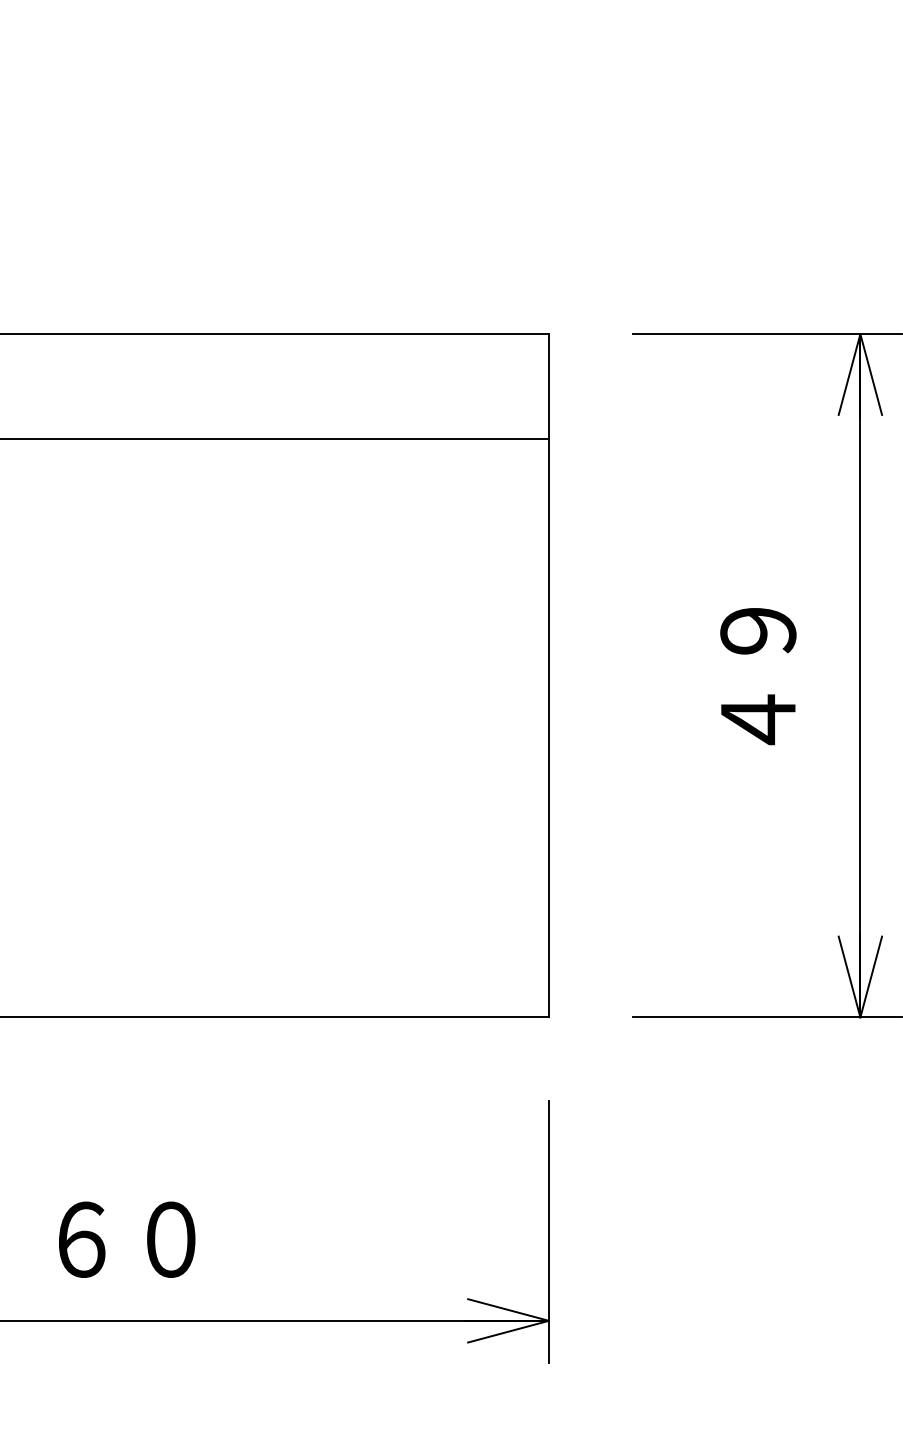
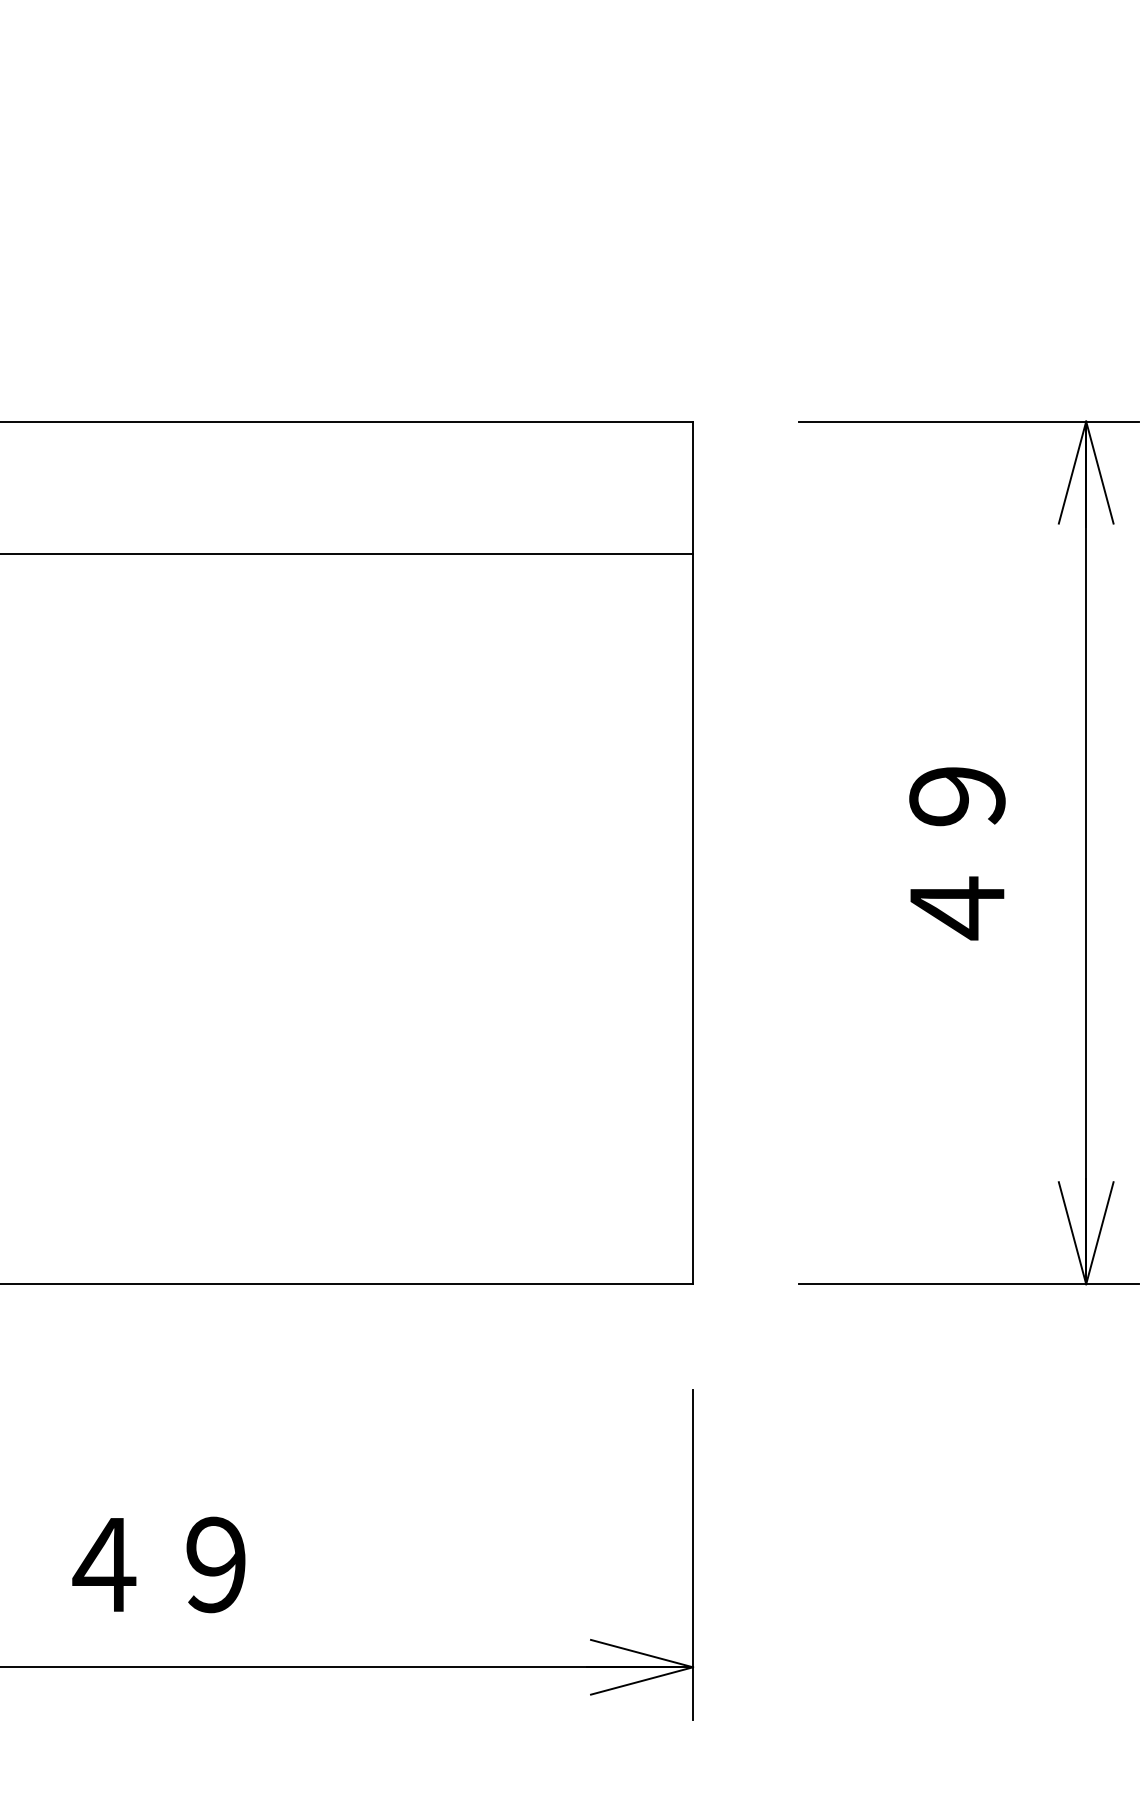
text: (126, 1239) -> (159, 1564), ６０ -> ４９

